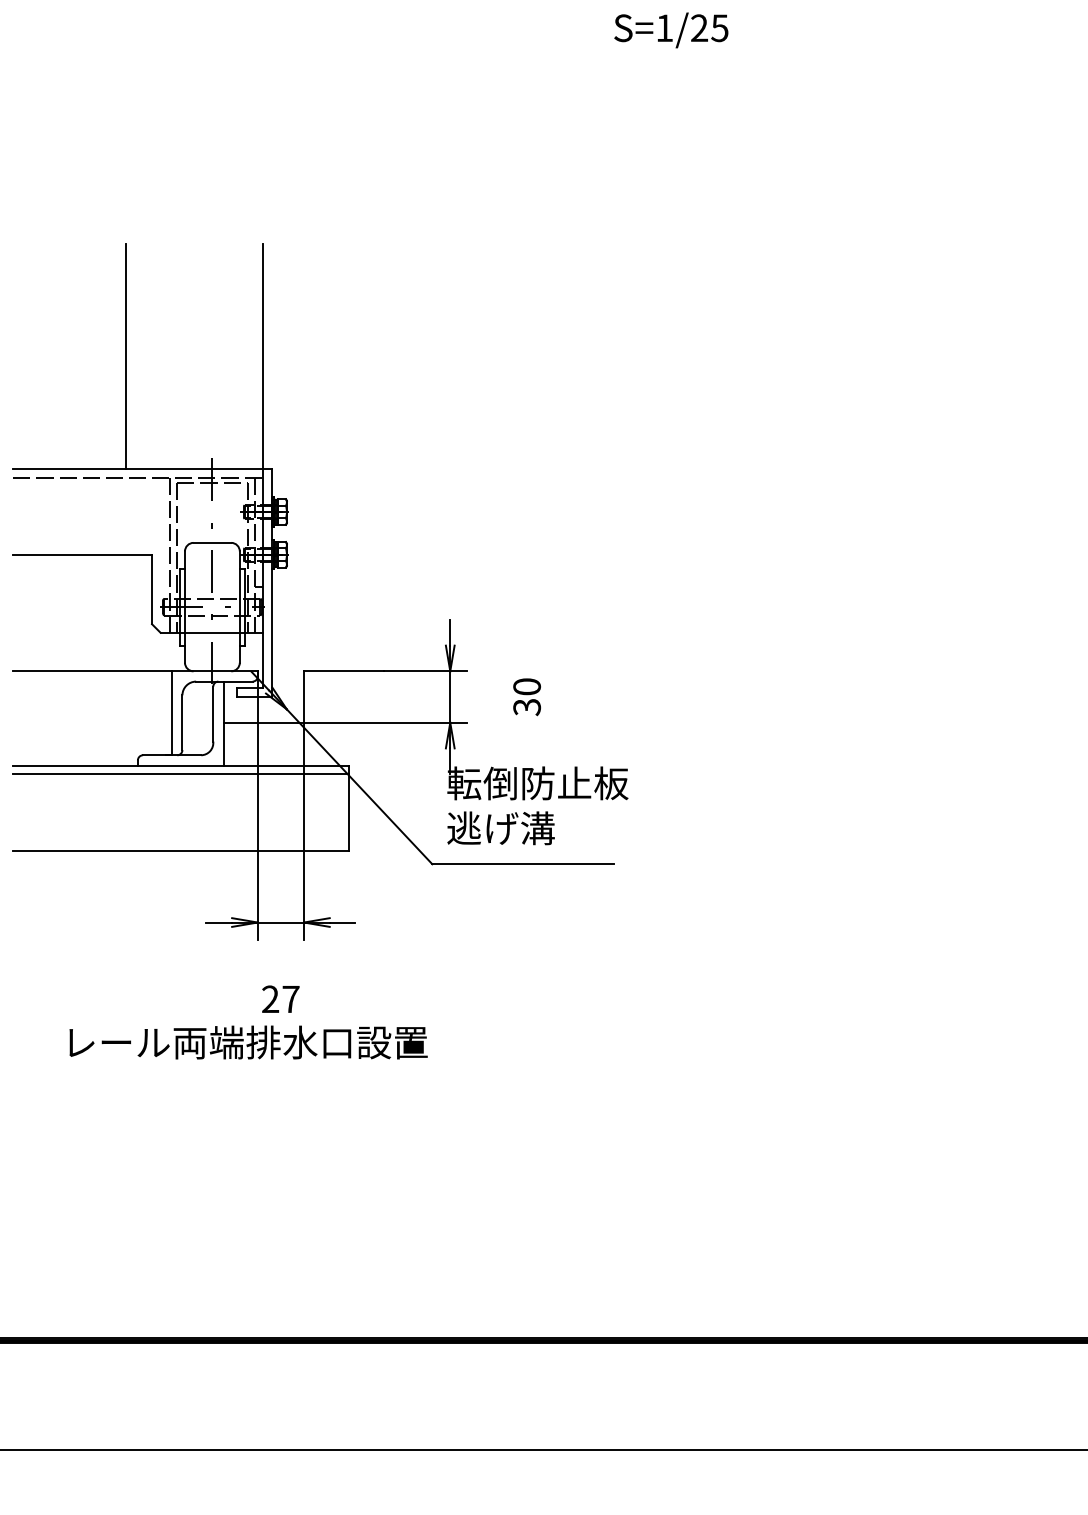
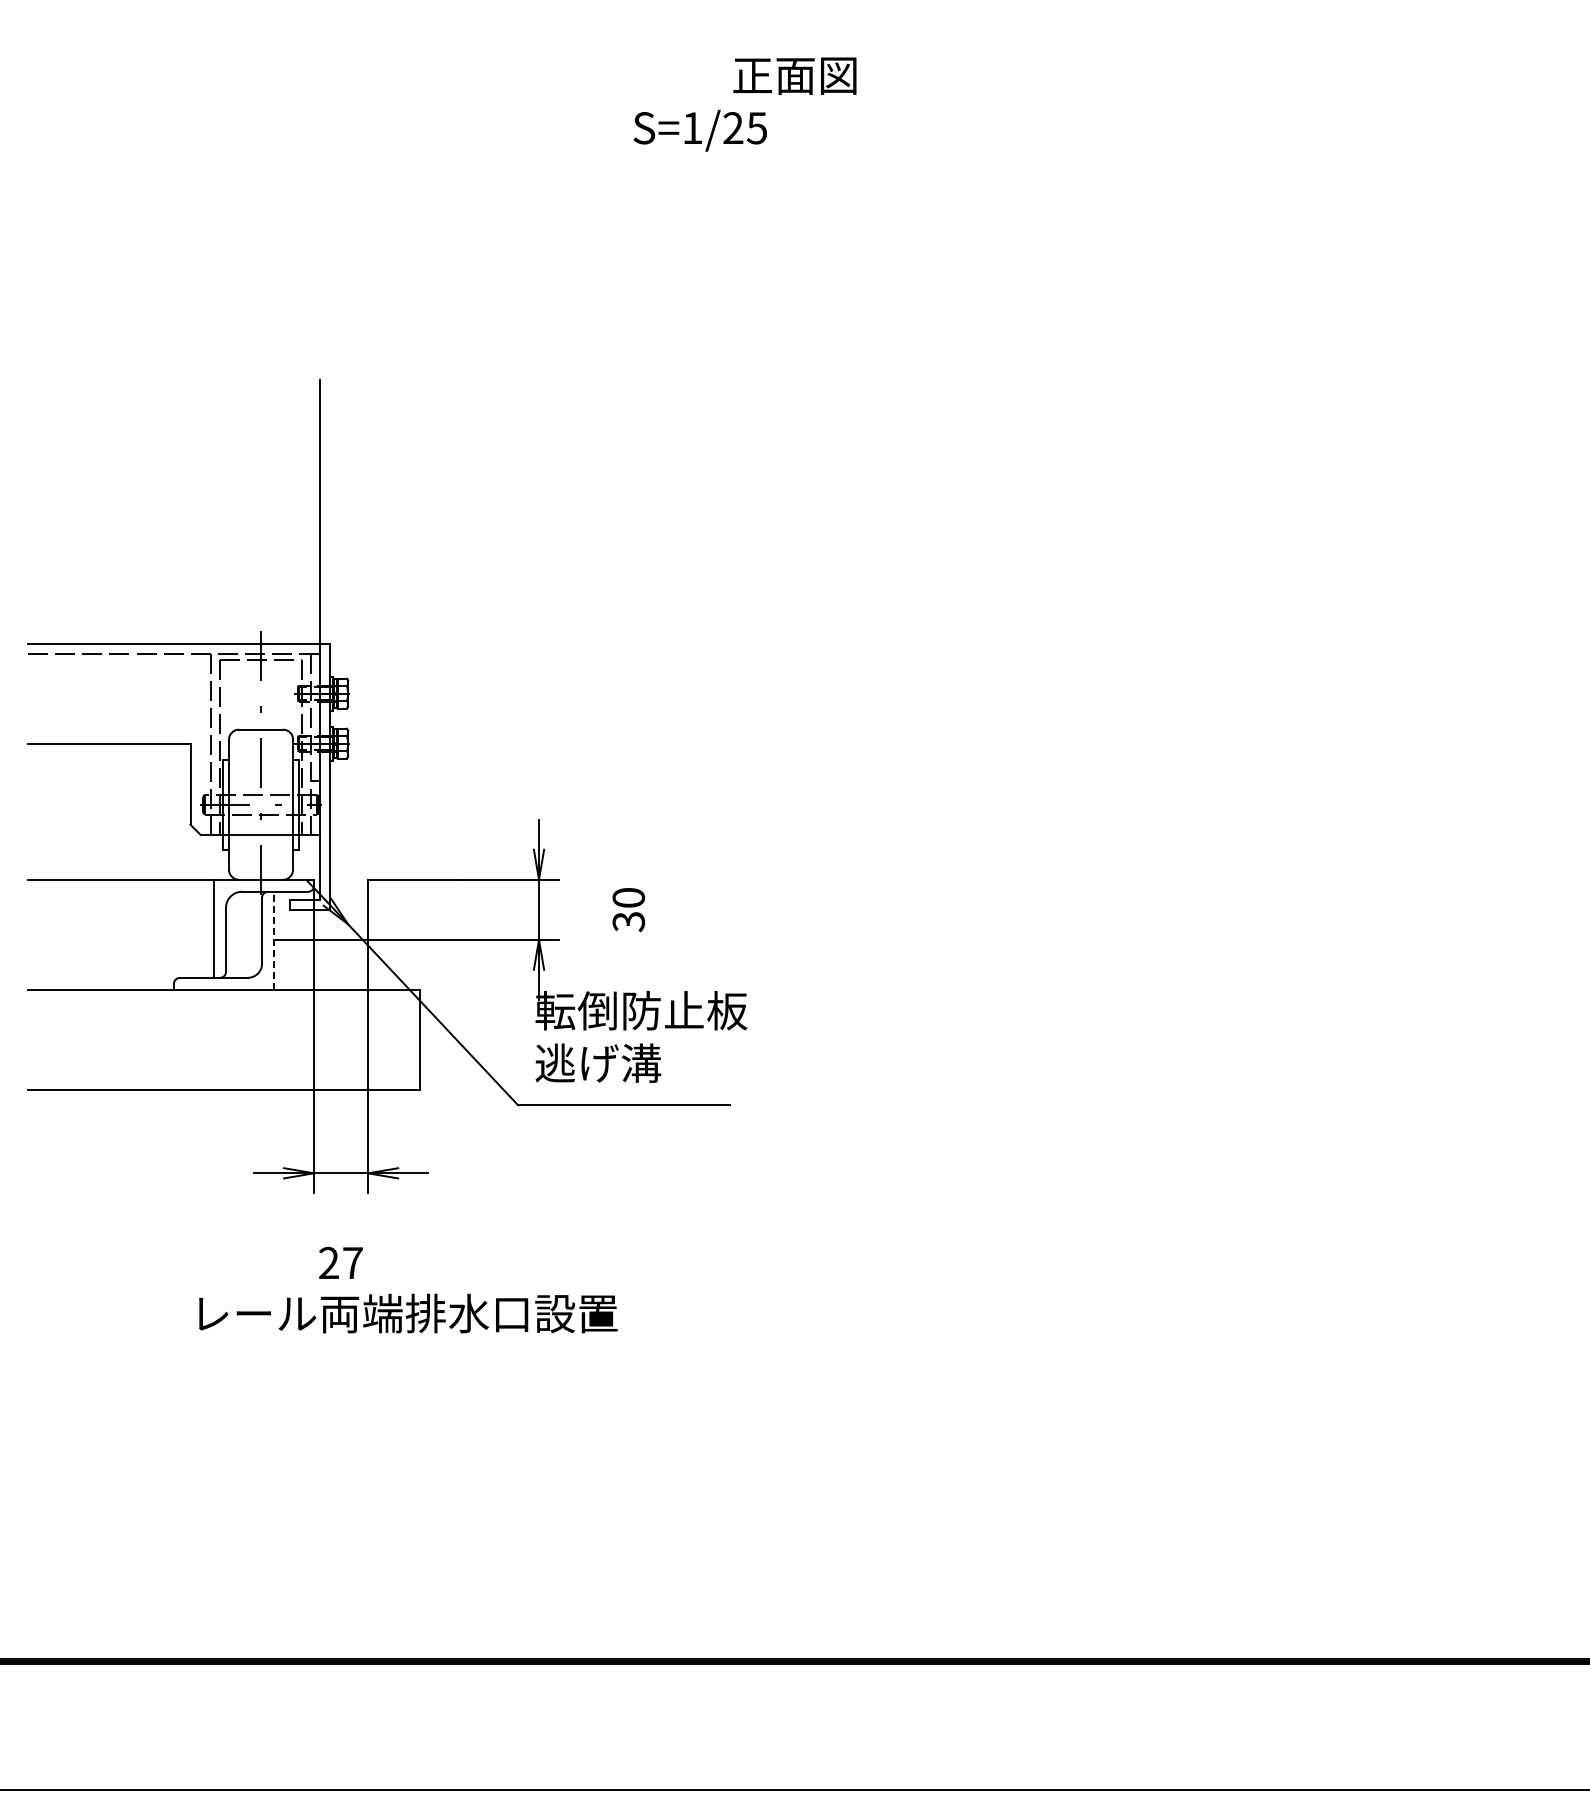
text: (670, 30) -> (699, 130), moved
line: (125, 356) -> (159, 511), removed
line: (223, 723) -> (274, 940), solid -> dashed
line: (181, 773) -> (224, 999), removed
text: (248, 1042) -> (408, 1313), moved

